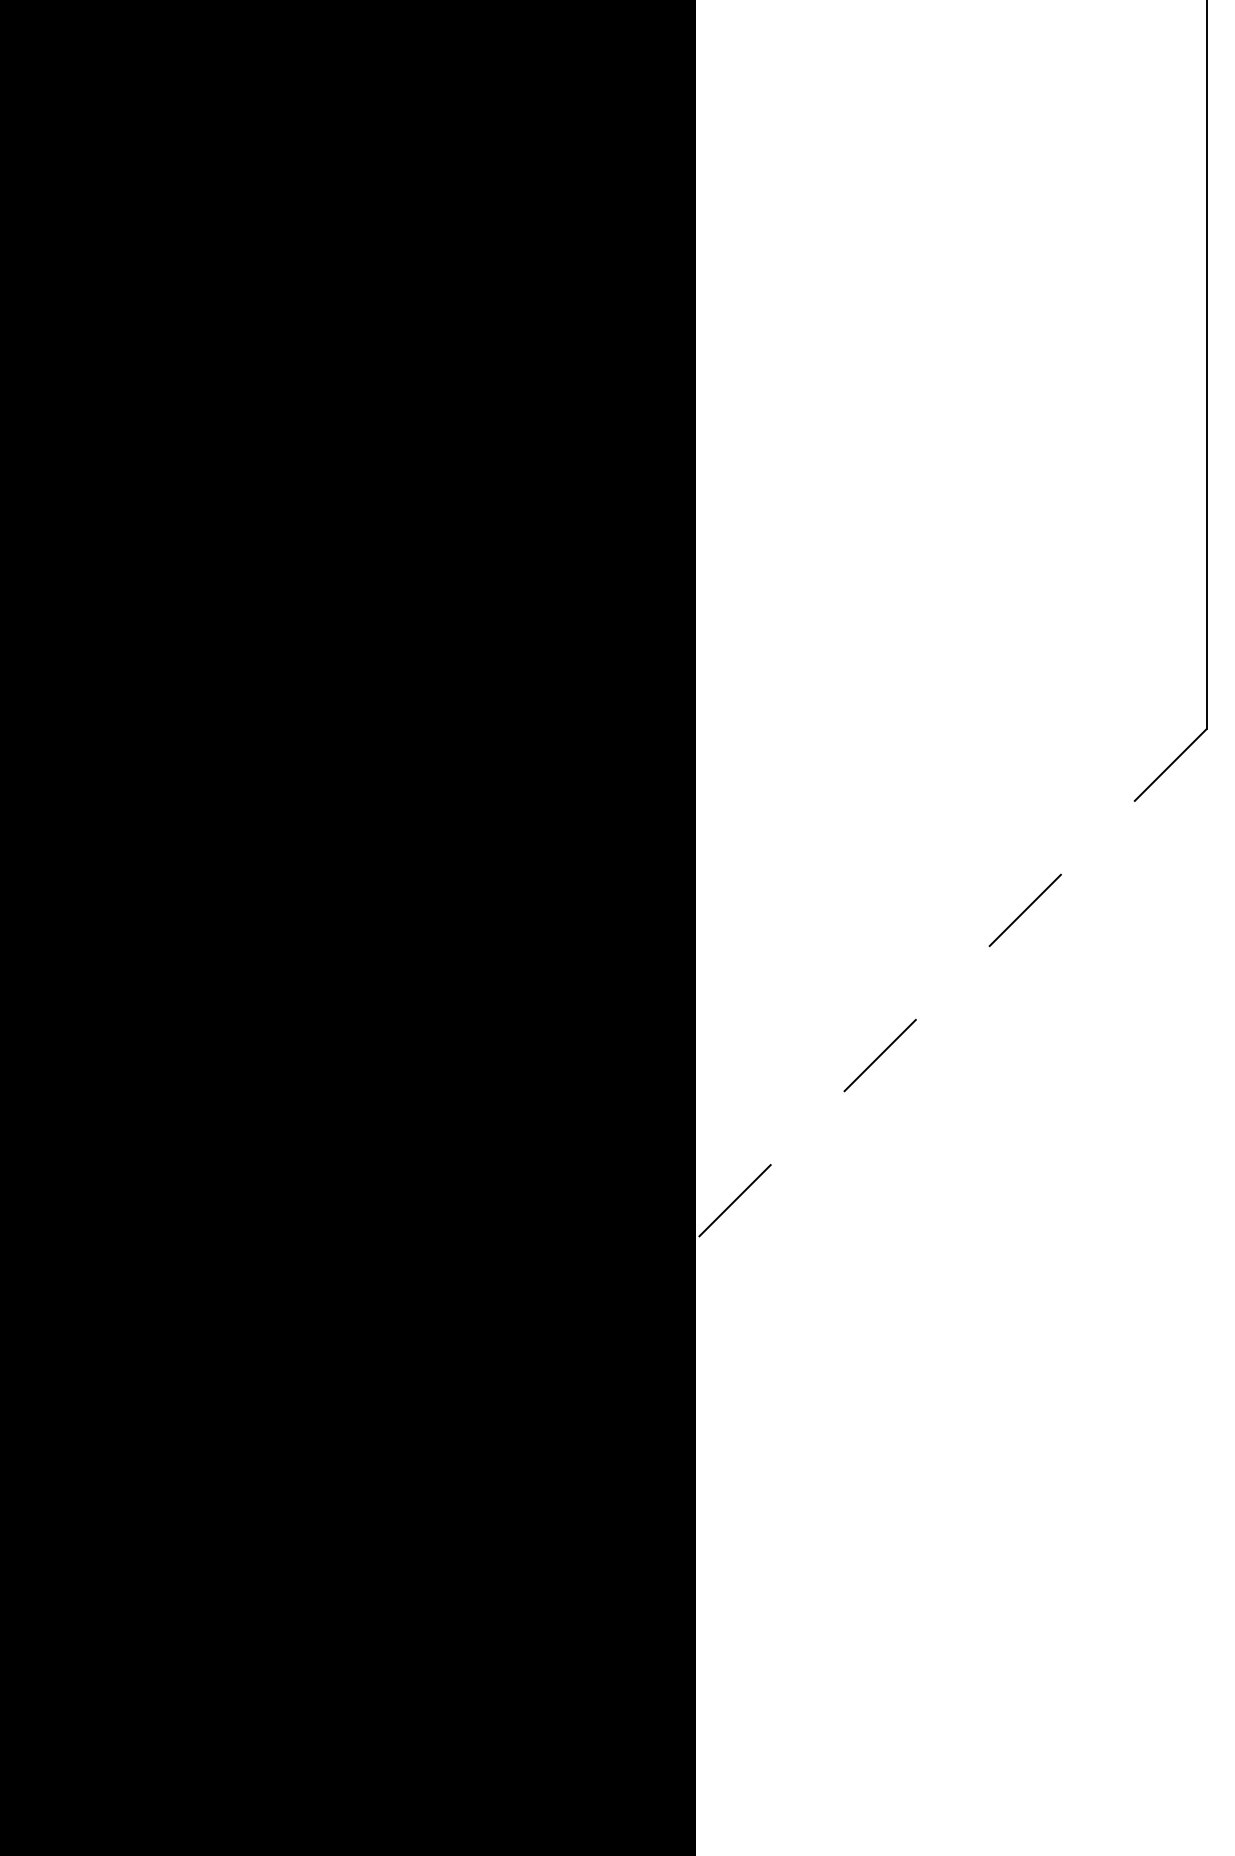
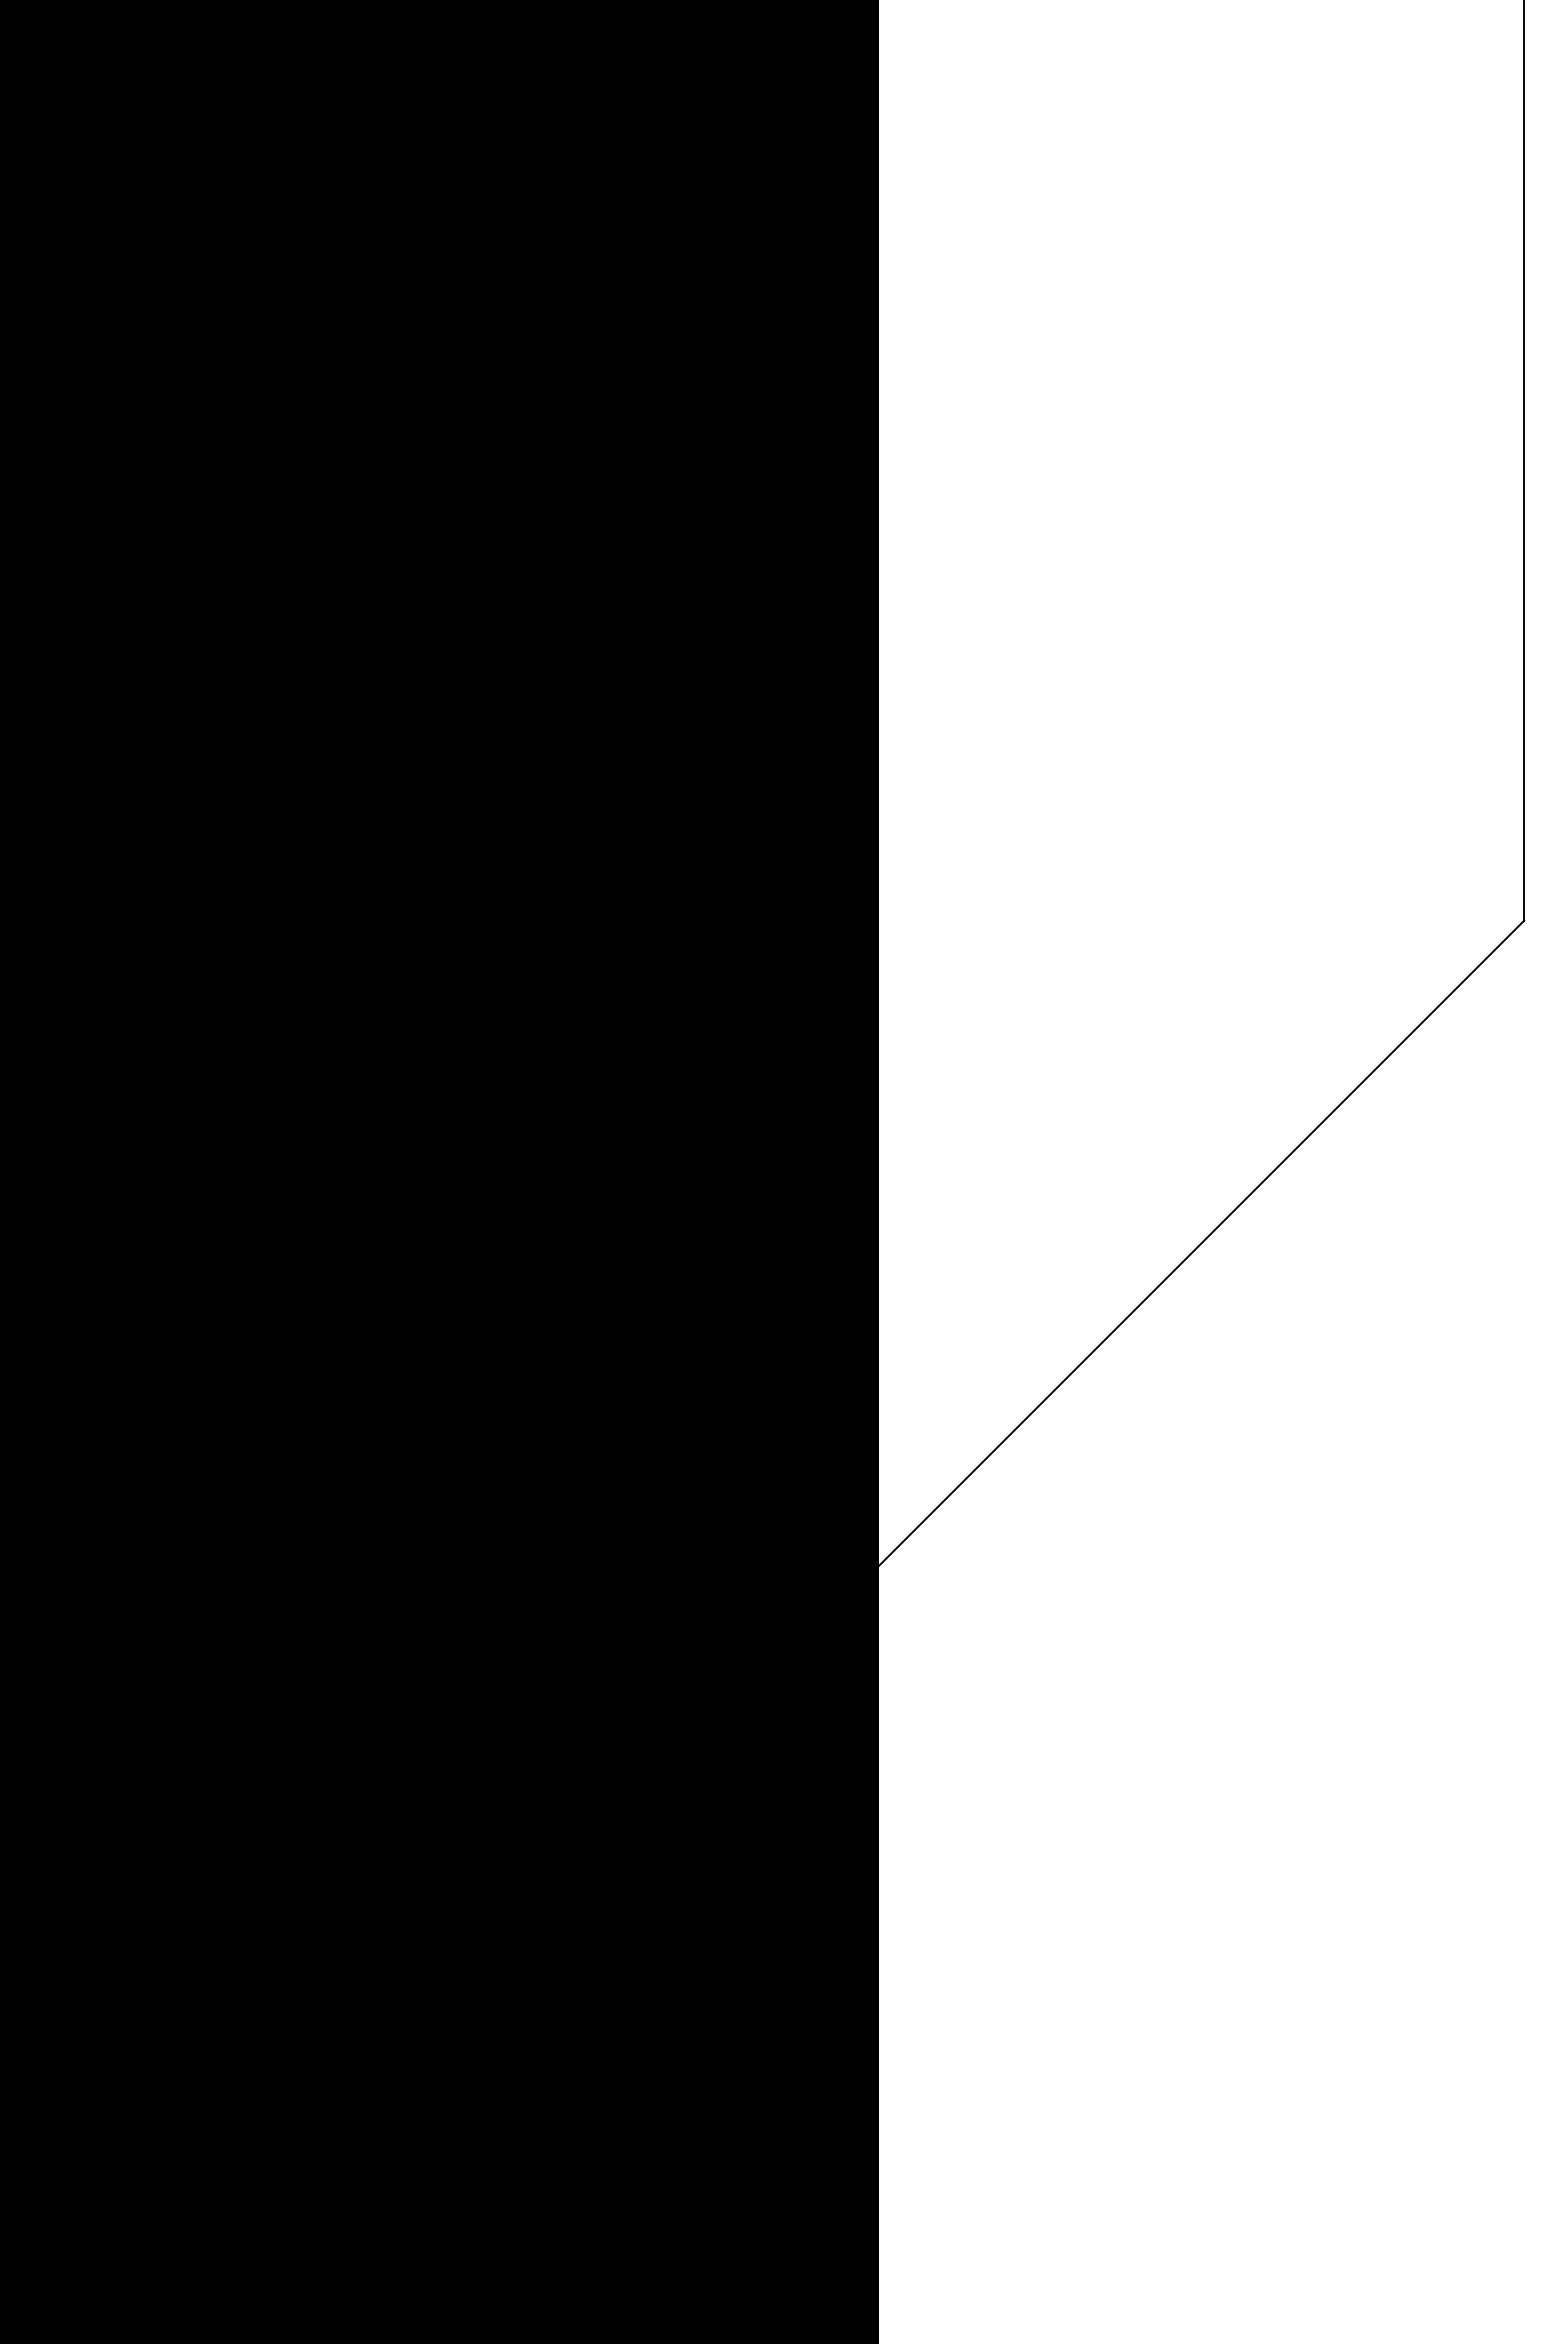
line: (949, 986) -> (1199, 1245), dashed -> solid

